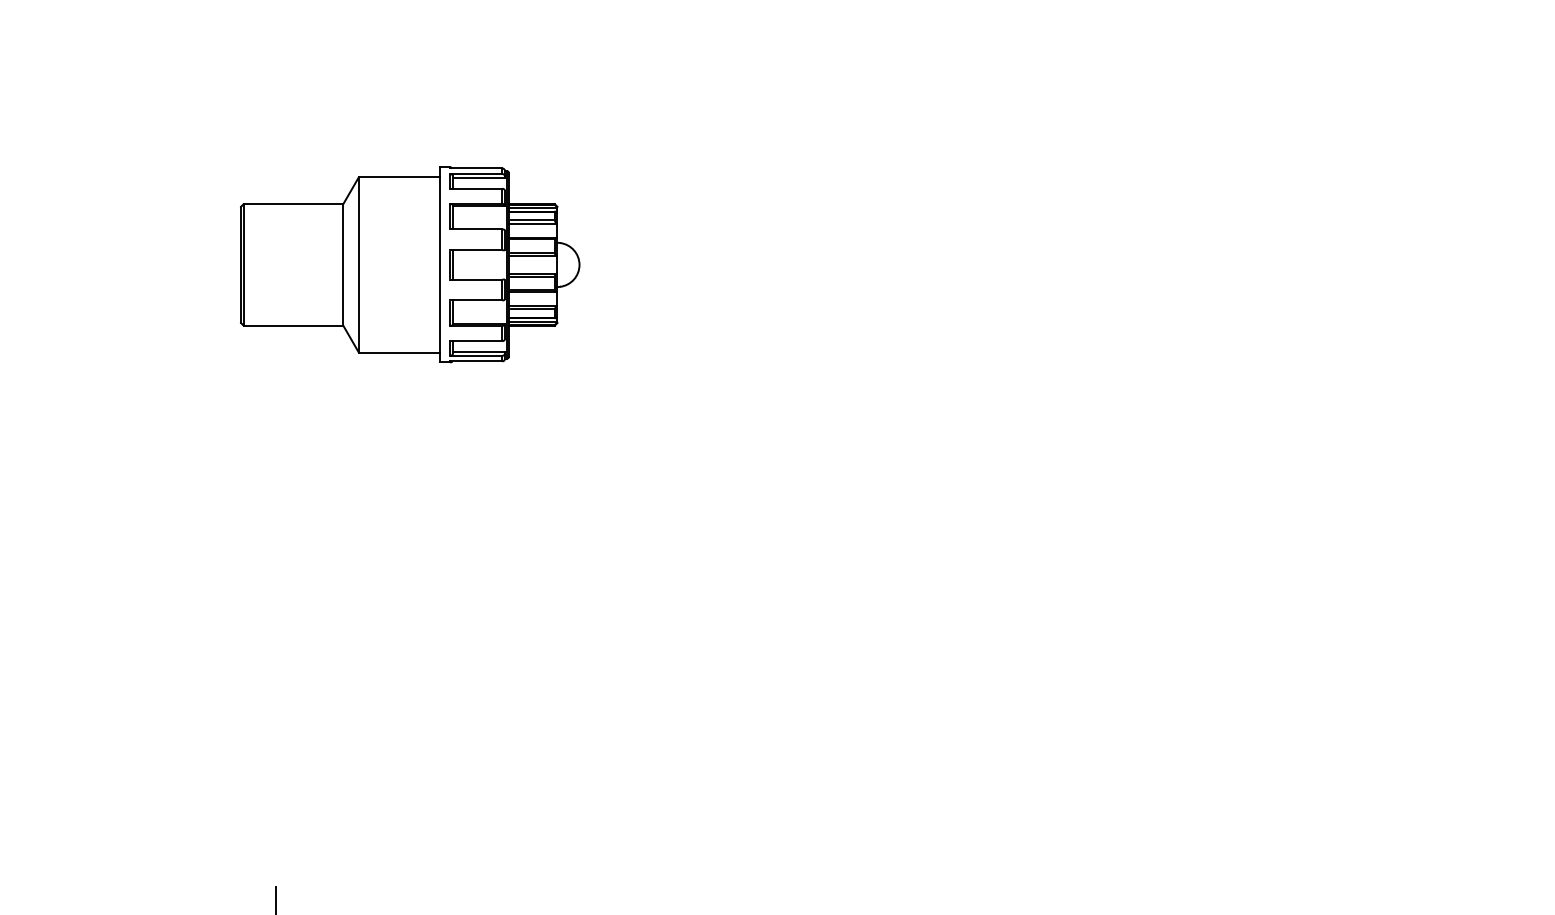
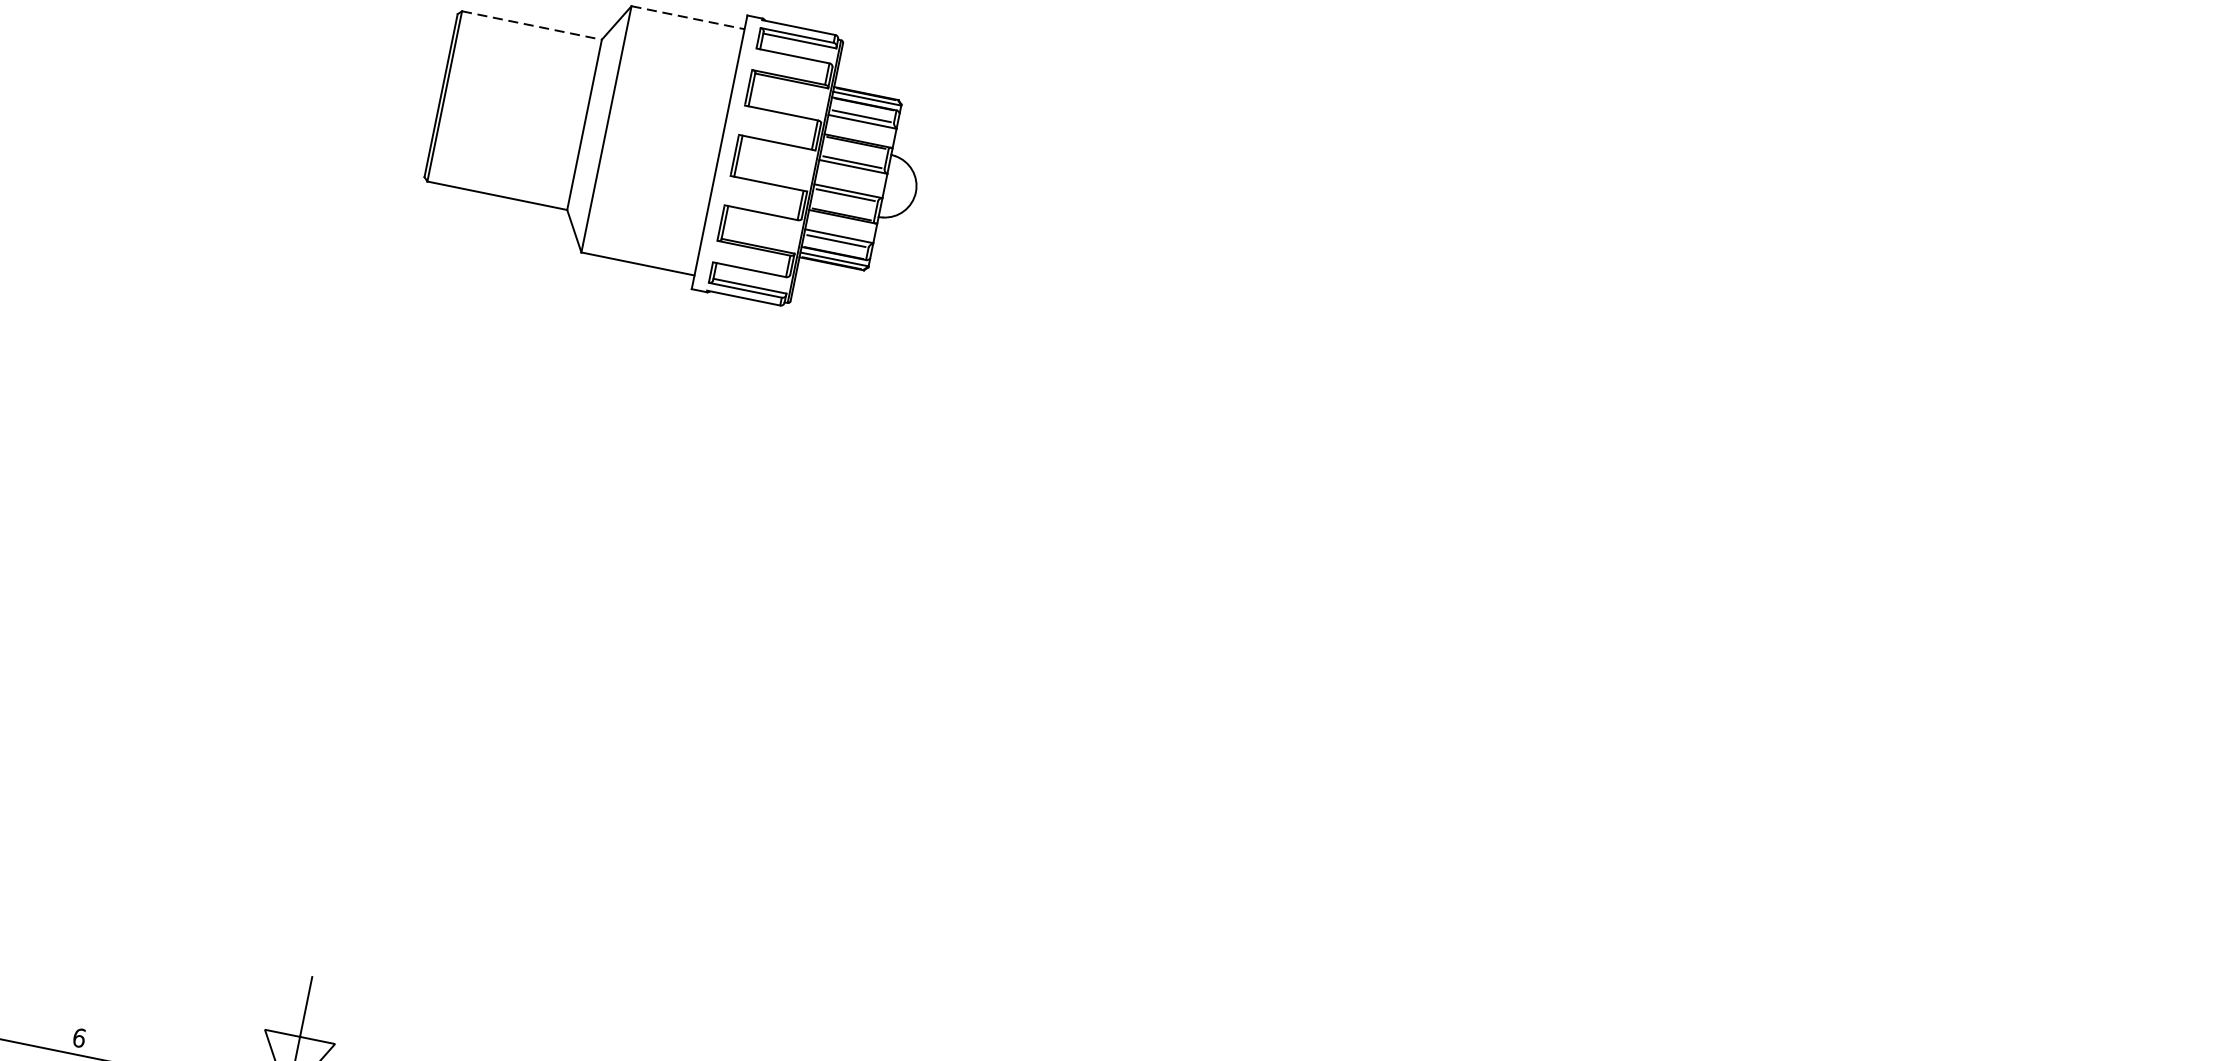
line: (399, 177) -> (688, 18), solid -> dashed
line: (293, 204) -> (531, 25), solid -> dashed

